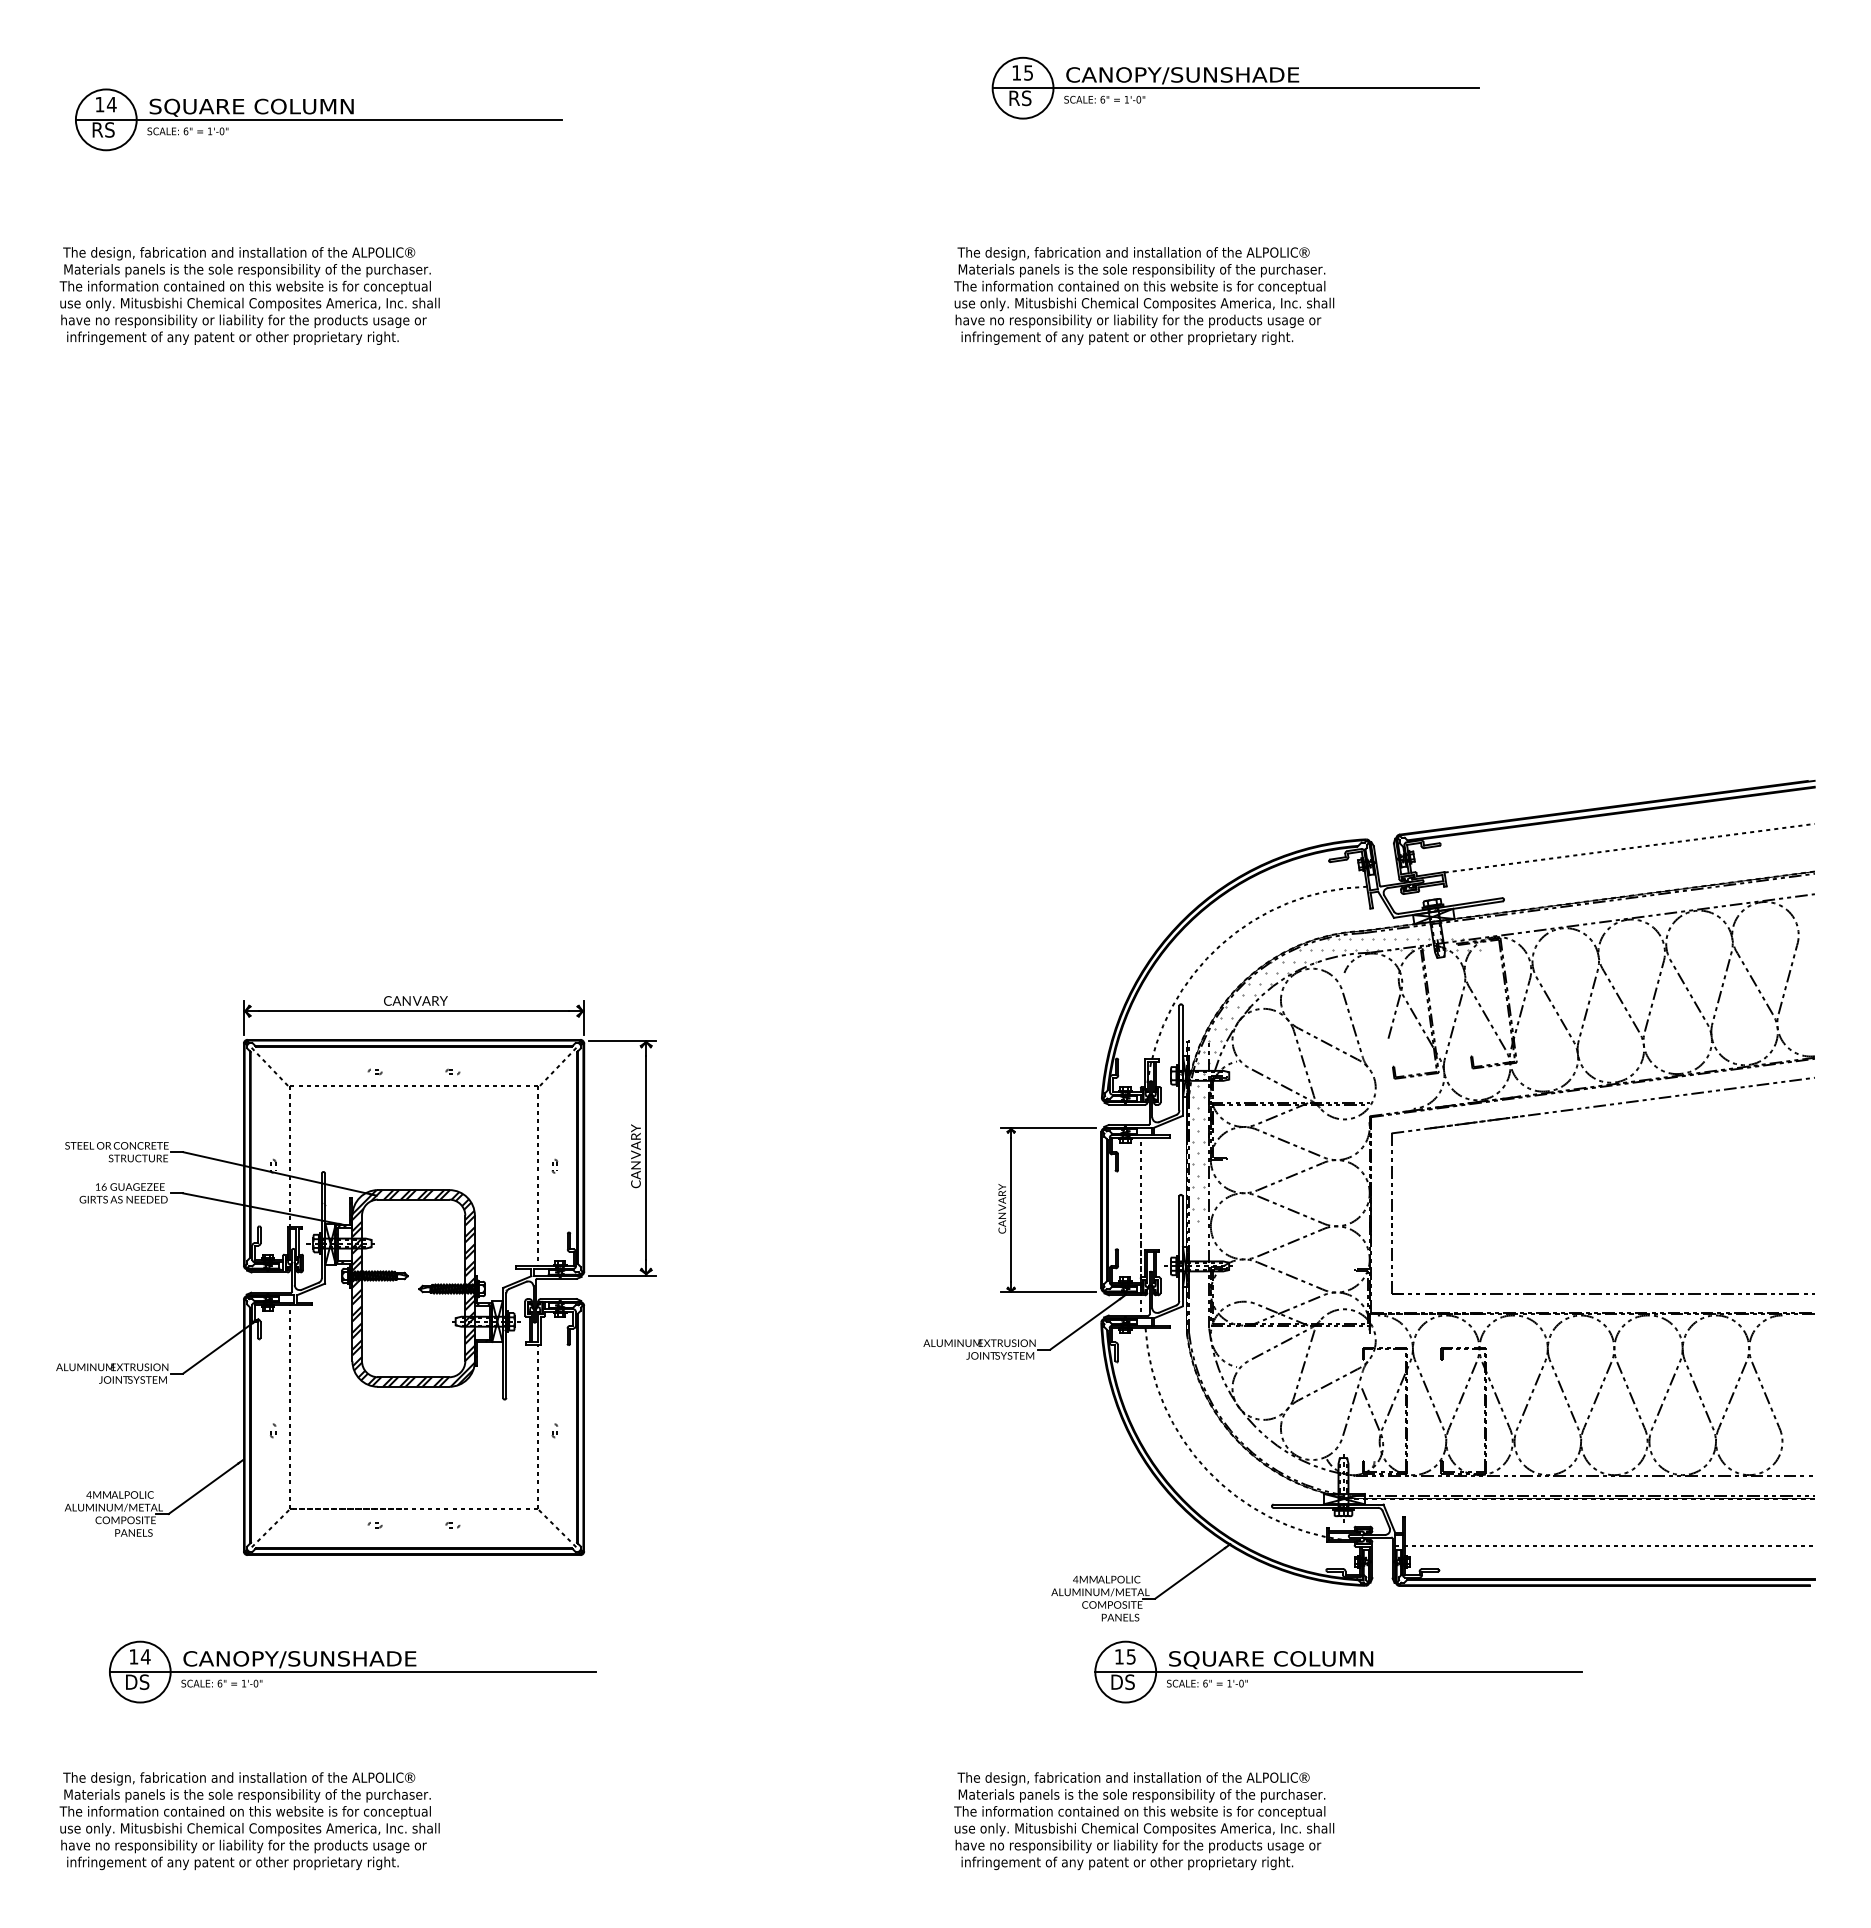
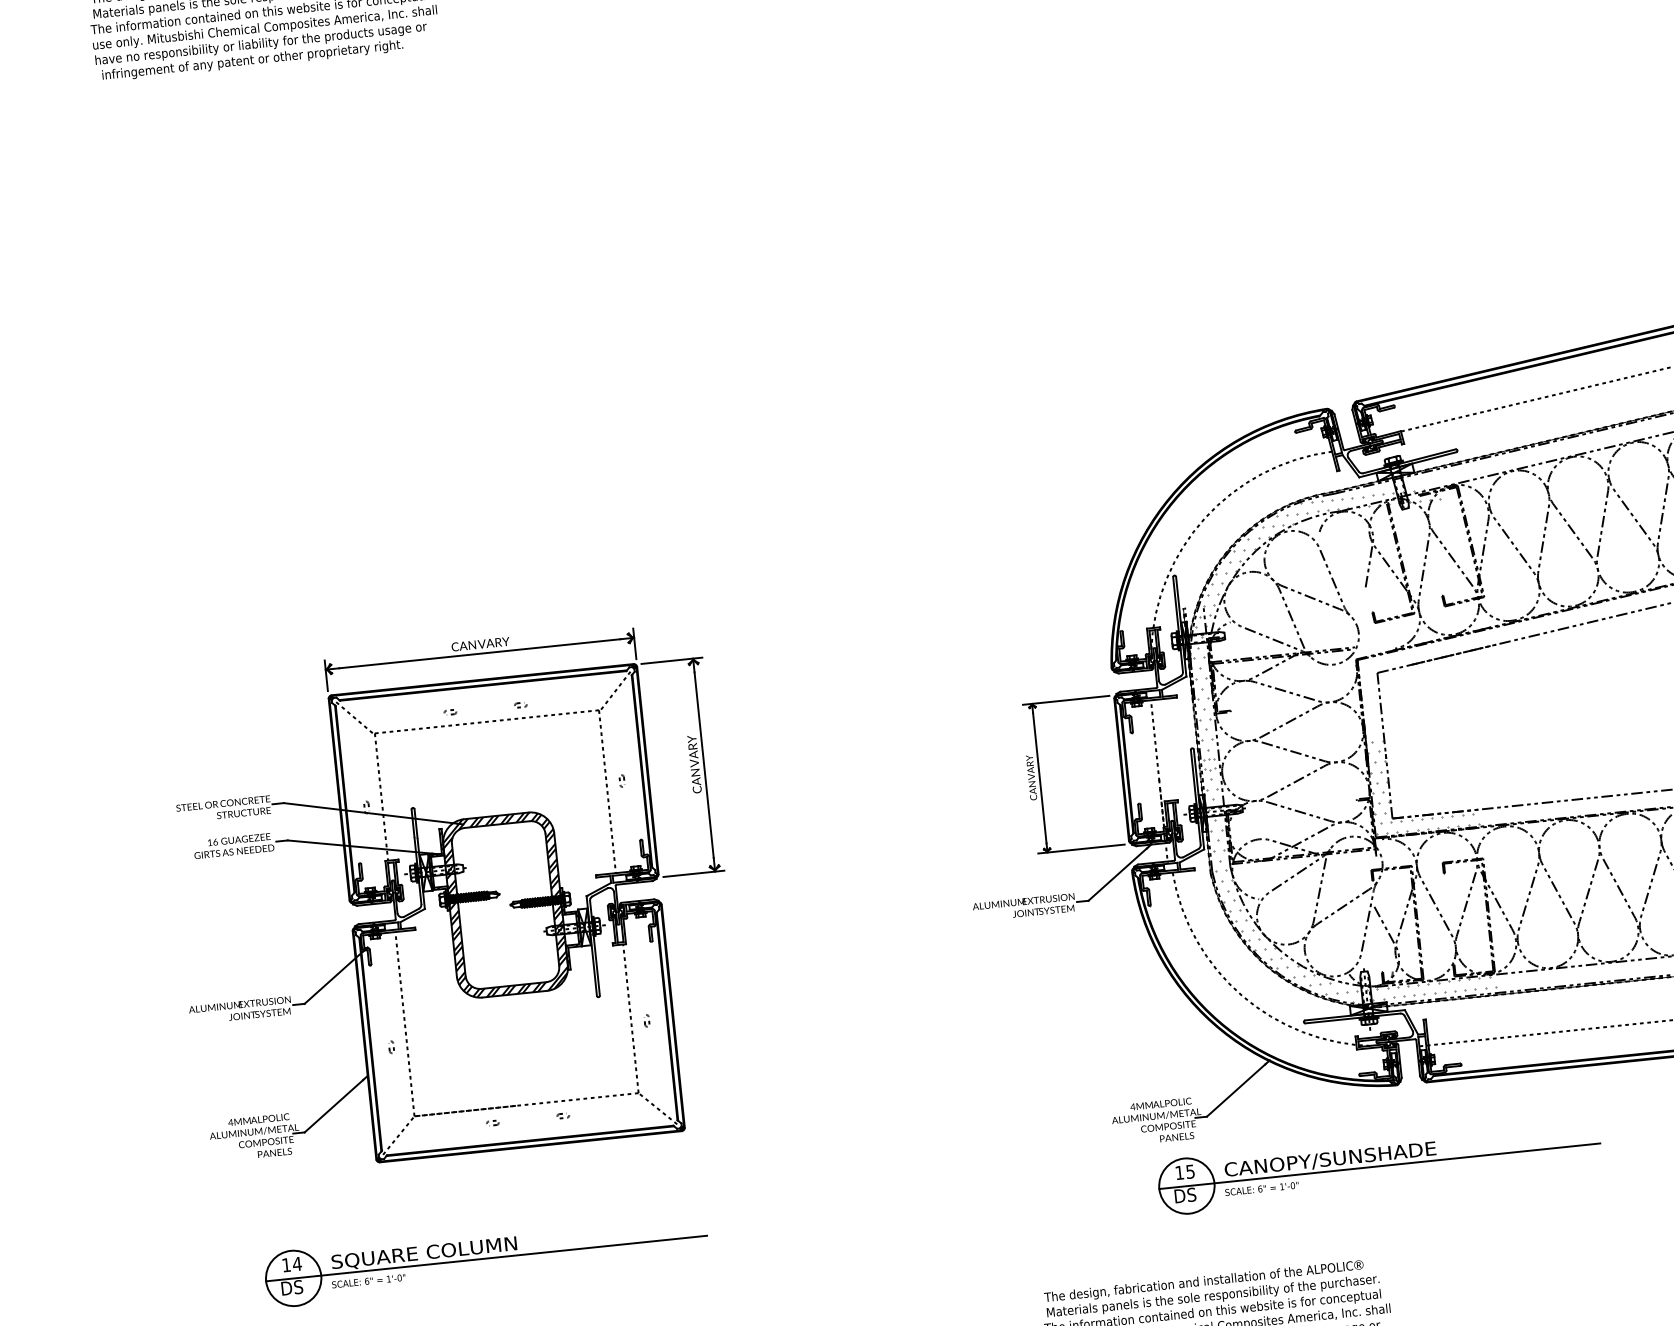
hatch: (1428, 1258) -> (1422, 782), added
hatch: (1338, 1348) -> (1349, 872), added
text: (299, 1660) -> (436, 1252), CANOPY/SUNSHADE -> SQUARE COLUMN
text: (1285, 1660) -> (1330, 1160), SQUARE COLUMN -> CANOPY/SUNSHADE

